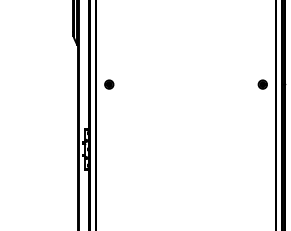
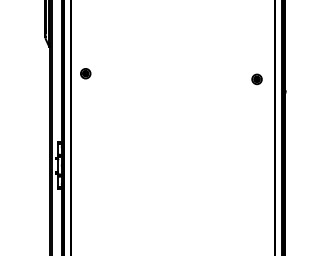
part: (109, 84) -> (85, 73), moved
part: (262, 84) -> (256, 79), moved

